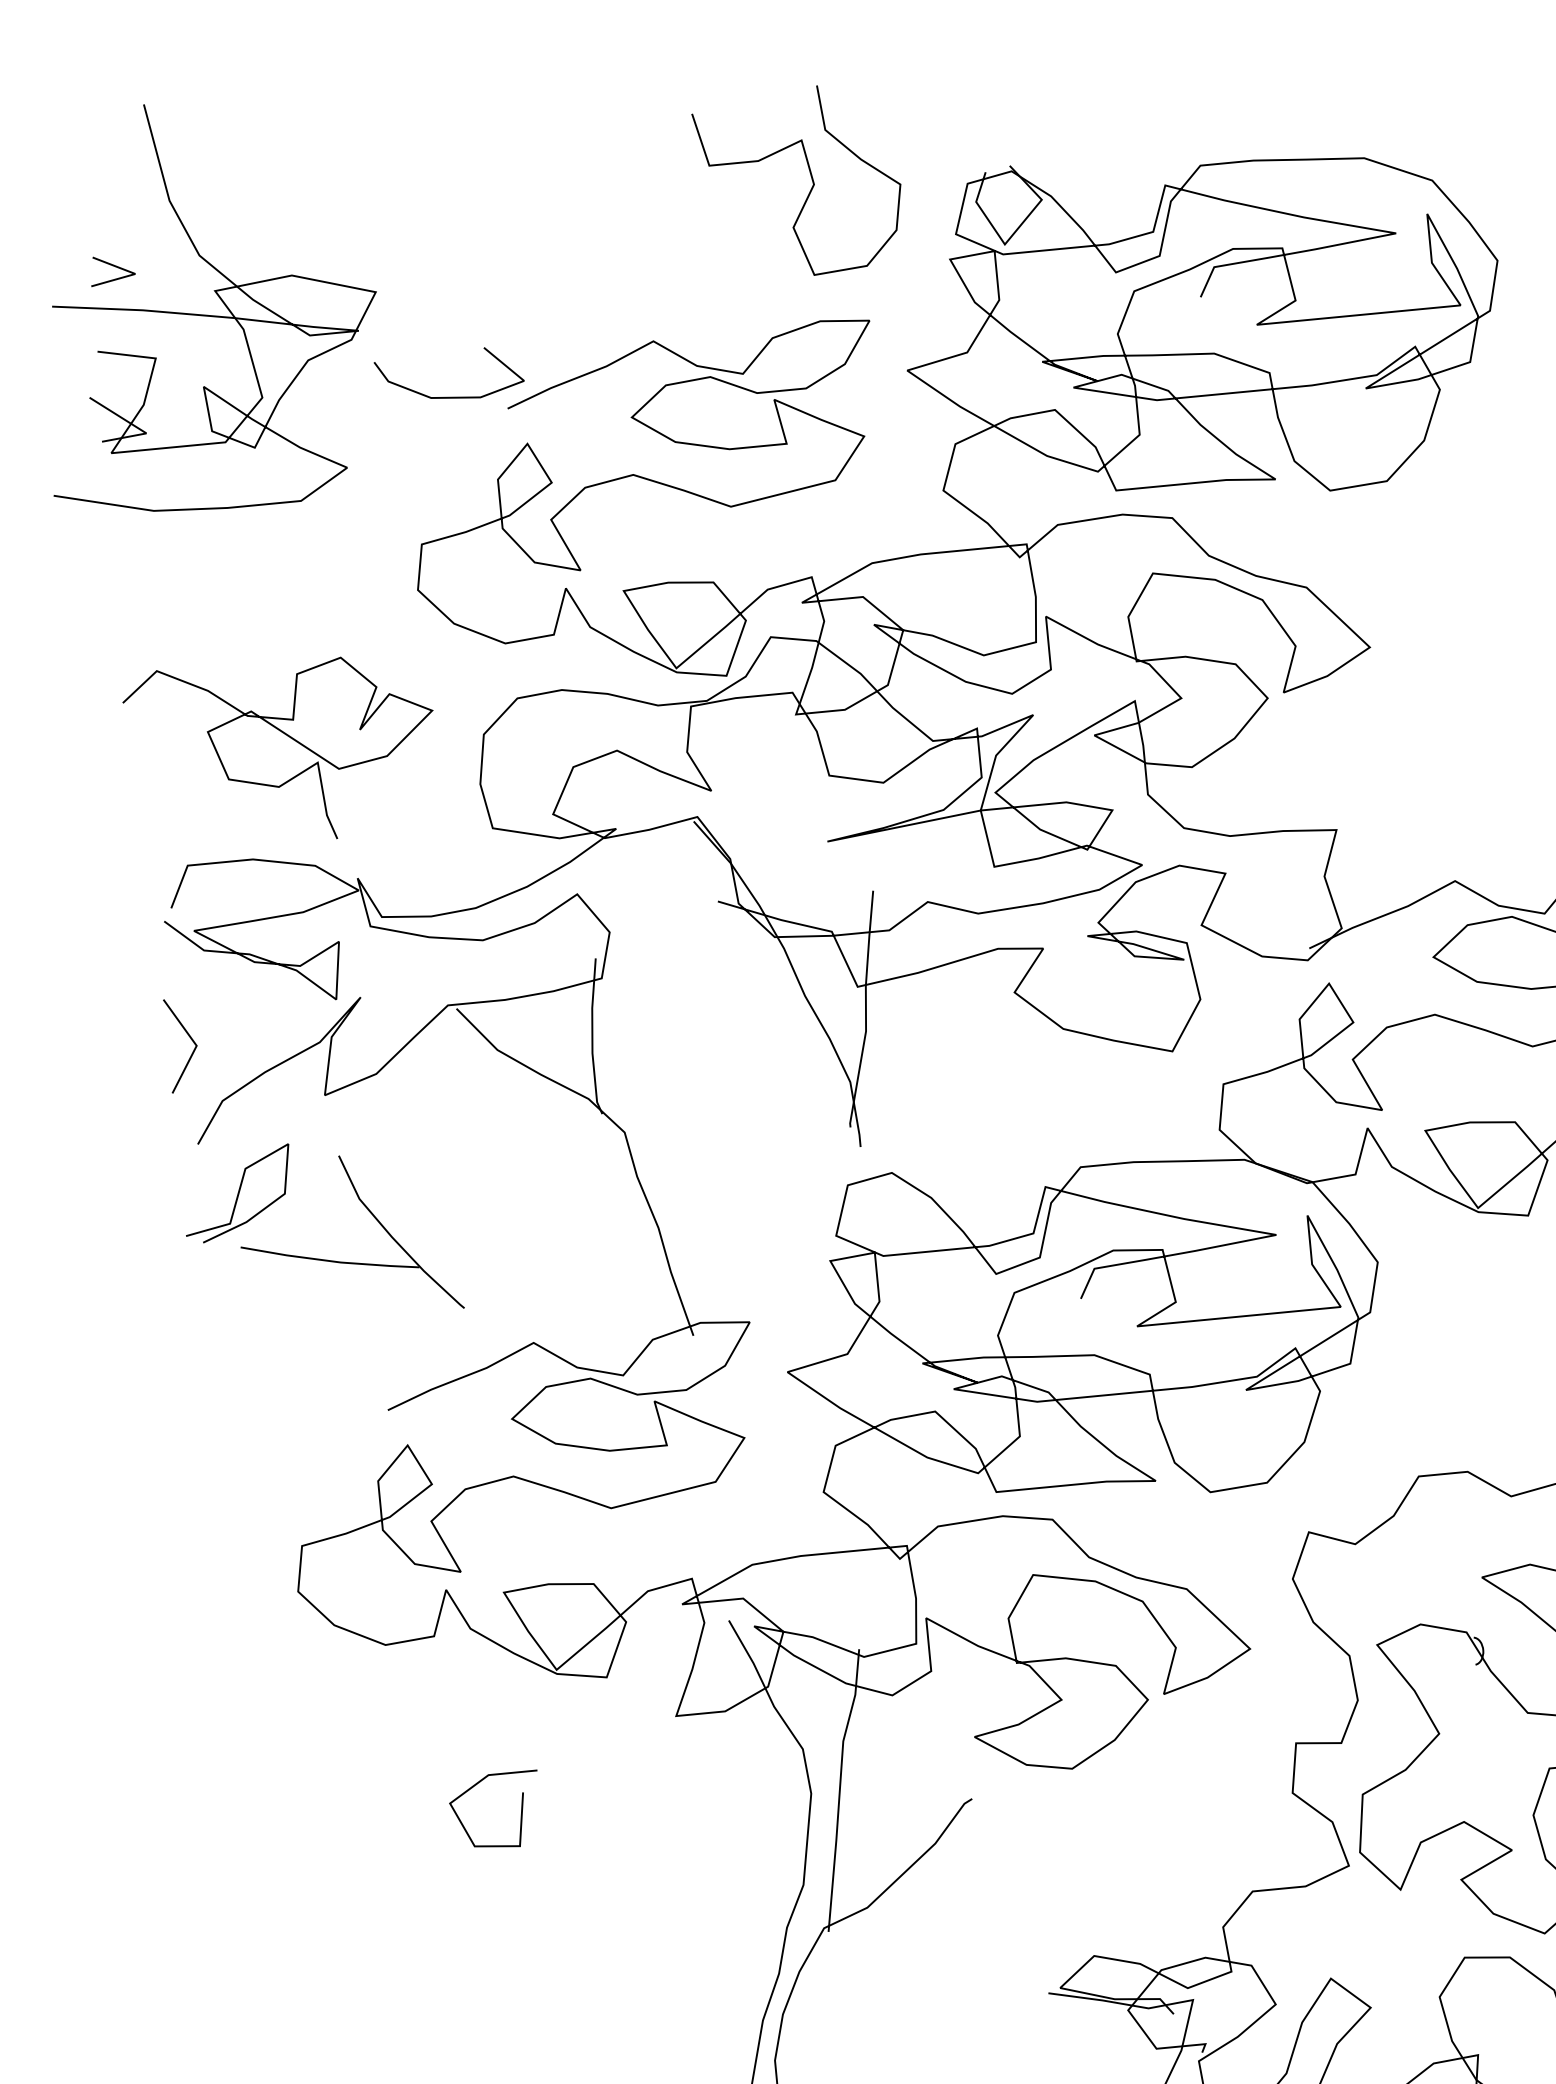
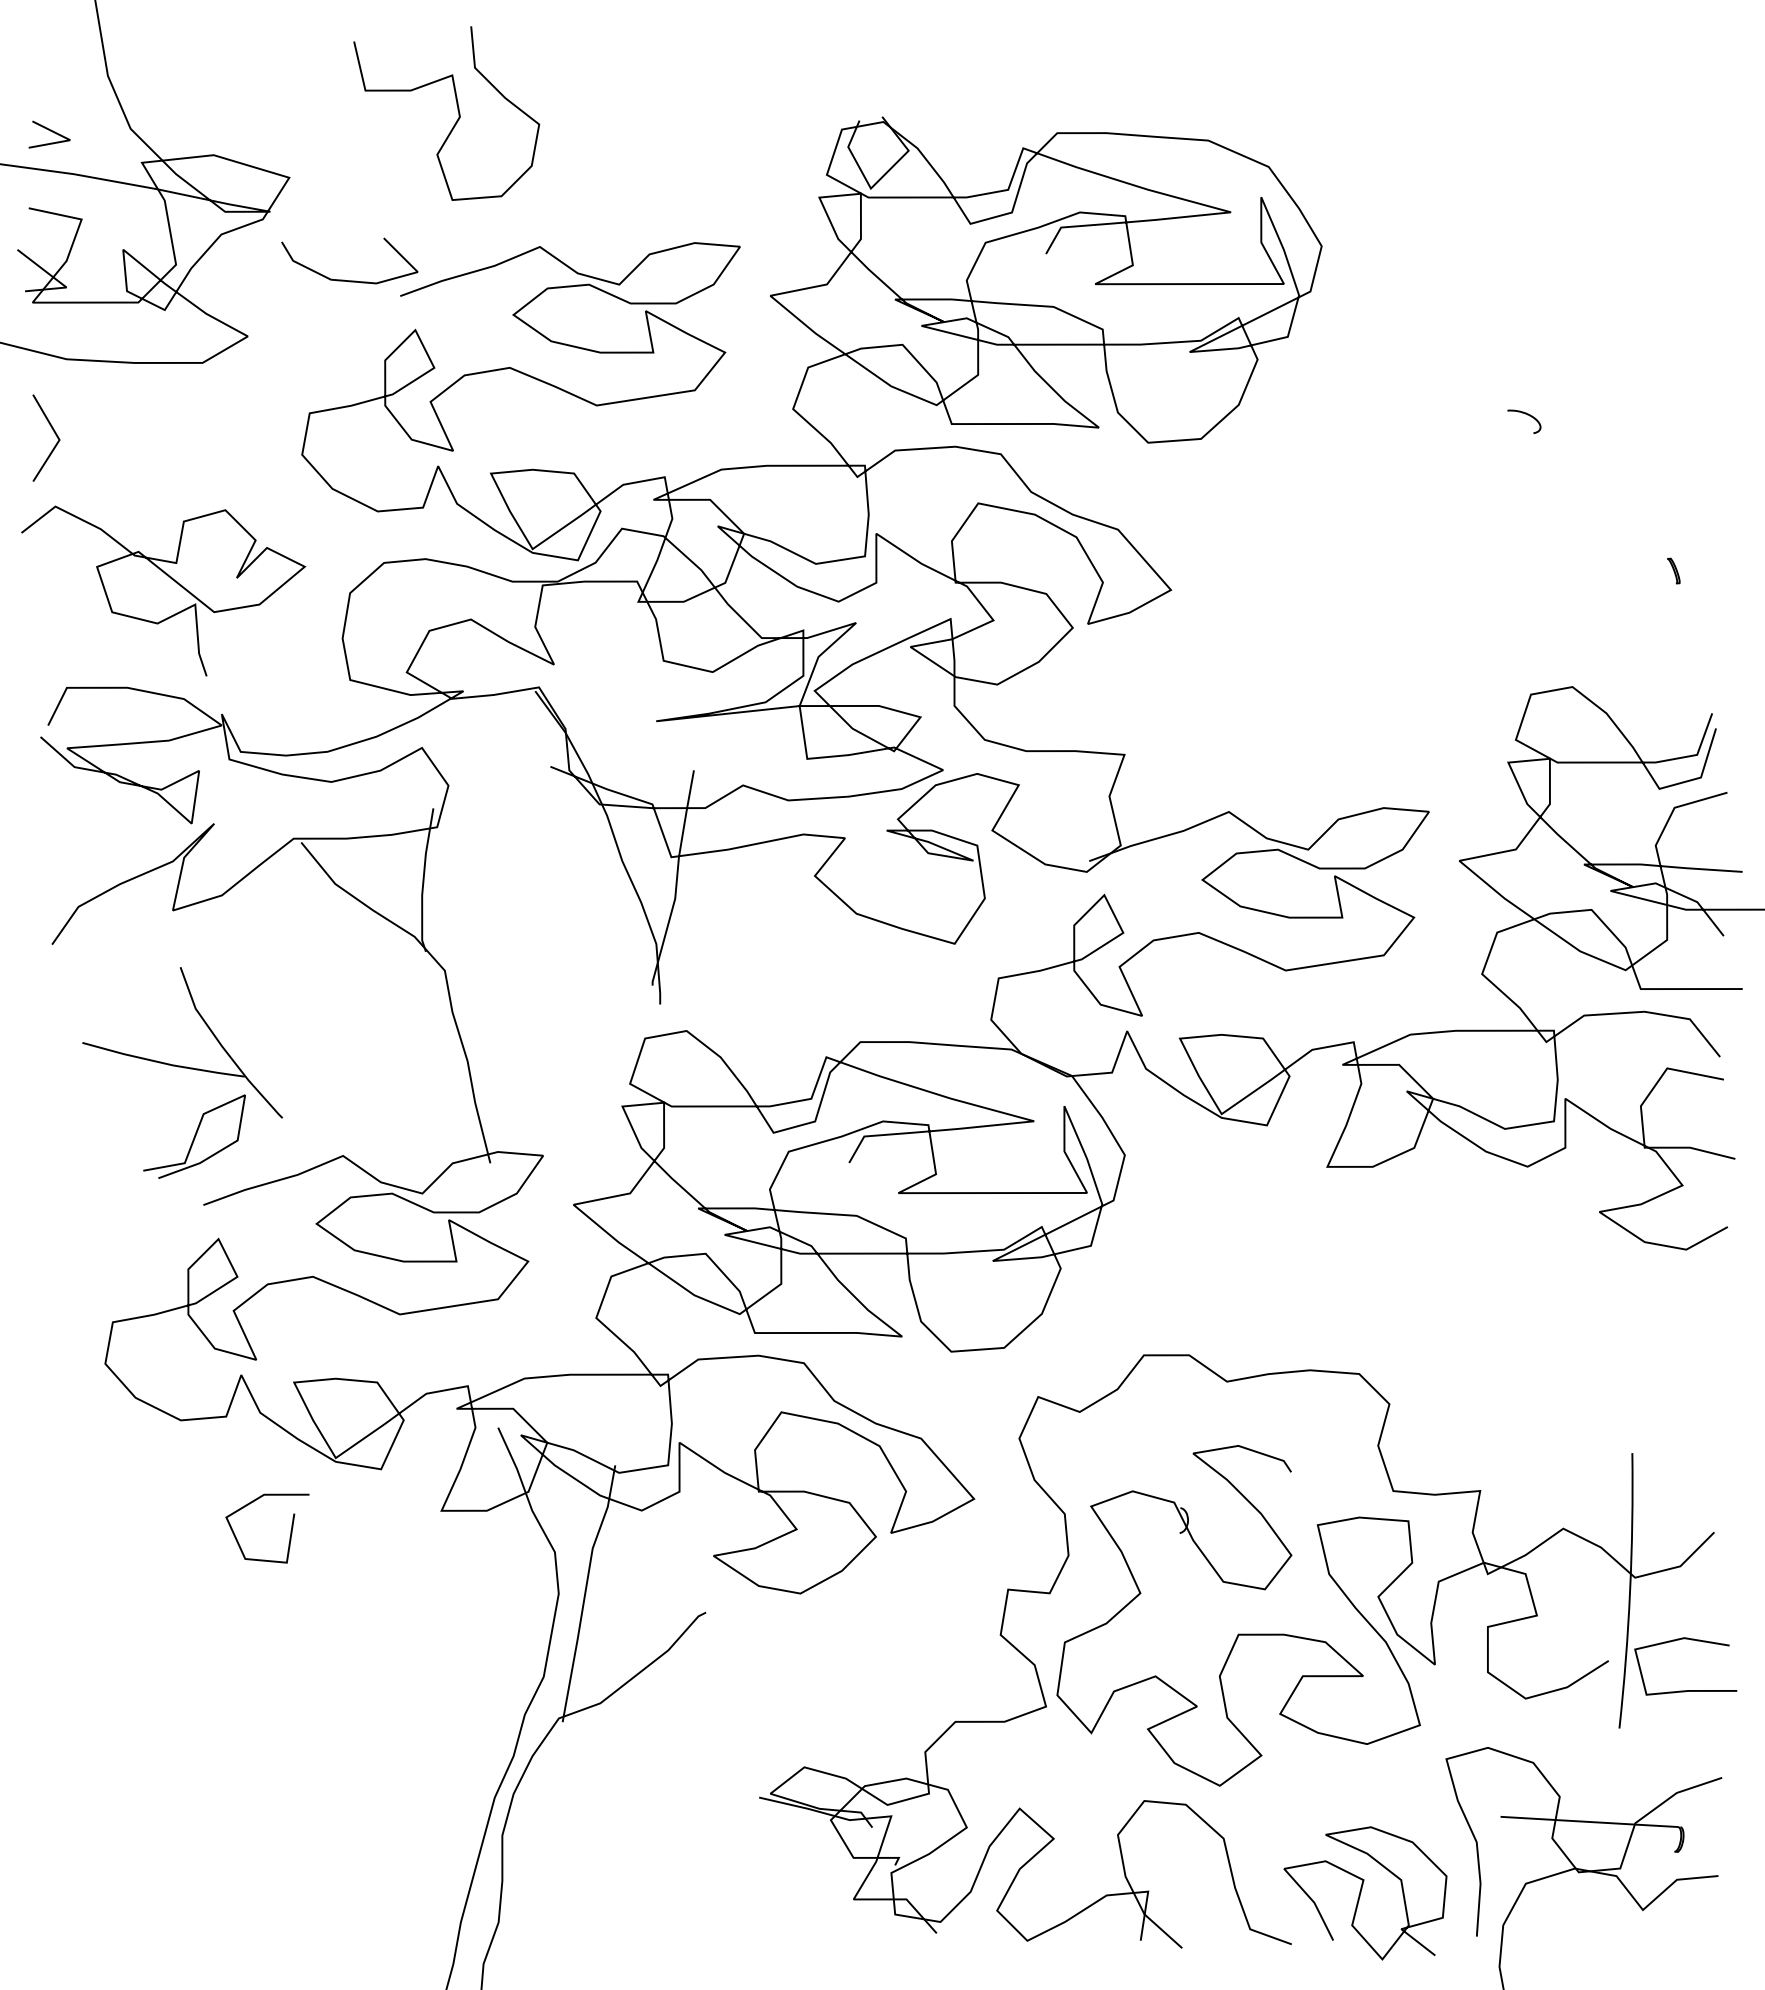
curve: (810, 177) -> (457, 110), moved
line: (190, 1039) -> (54, 433), moved
curve: (237, 1193) -> (194, 1136), moved
curve: (520, 1811) -> (290, 1530), moved

